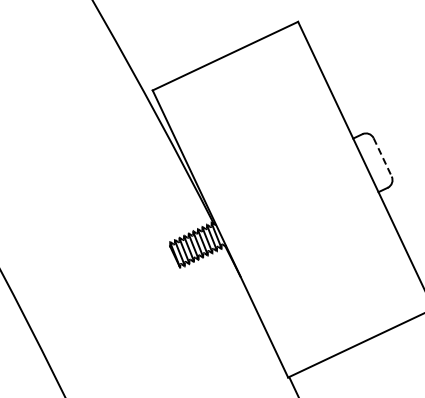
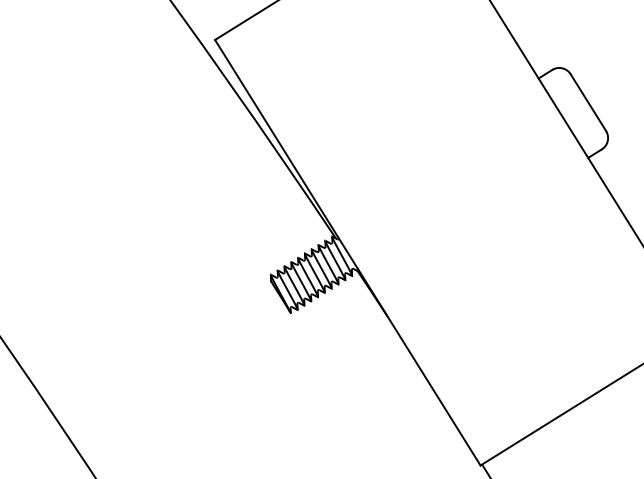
line: (382, 157) -> (588, 102), dashed -> solid

